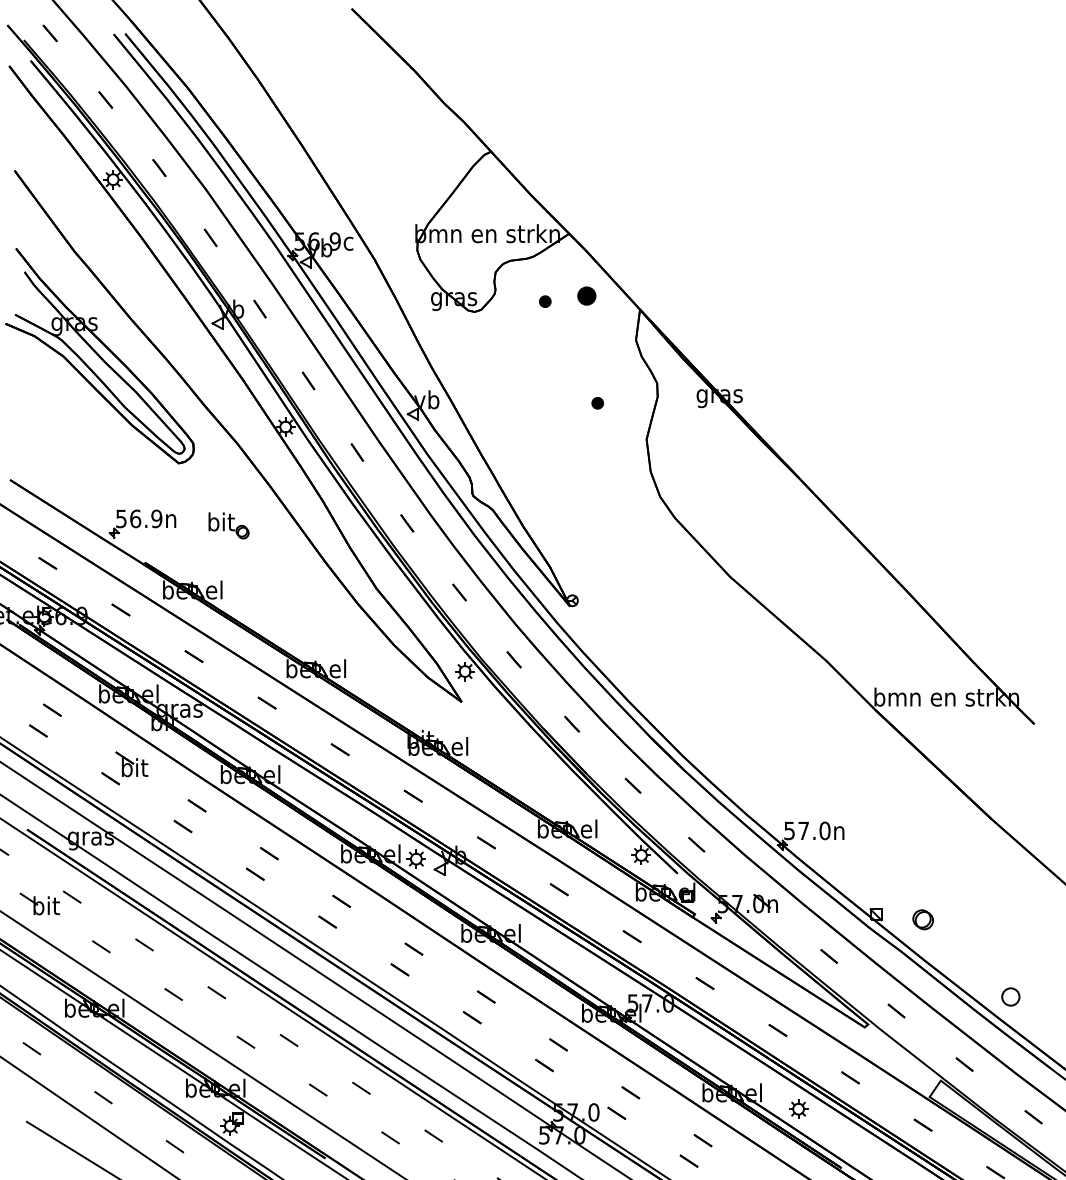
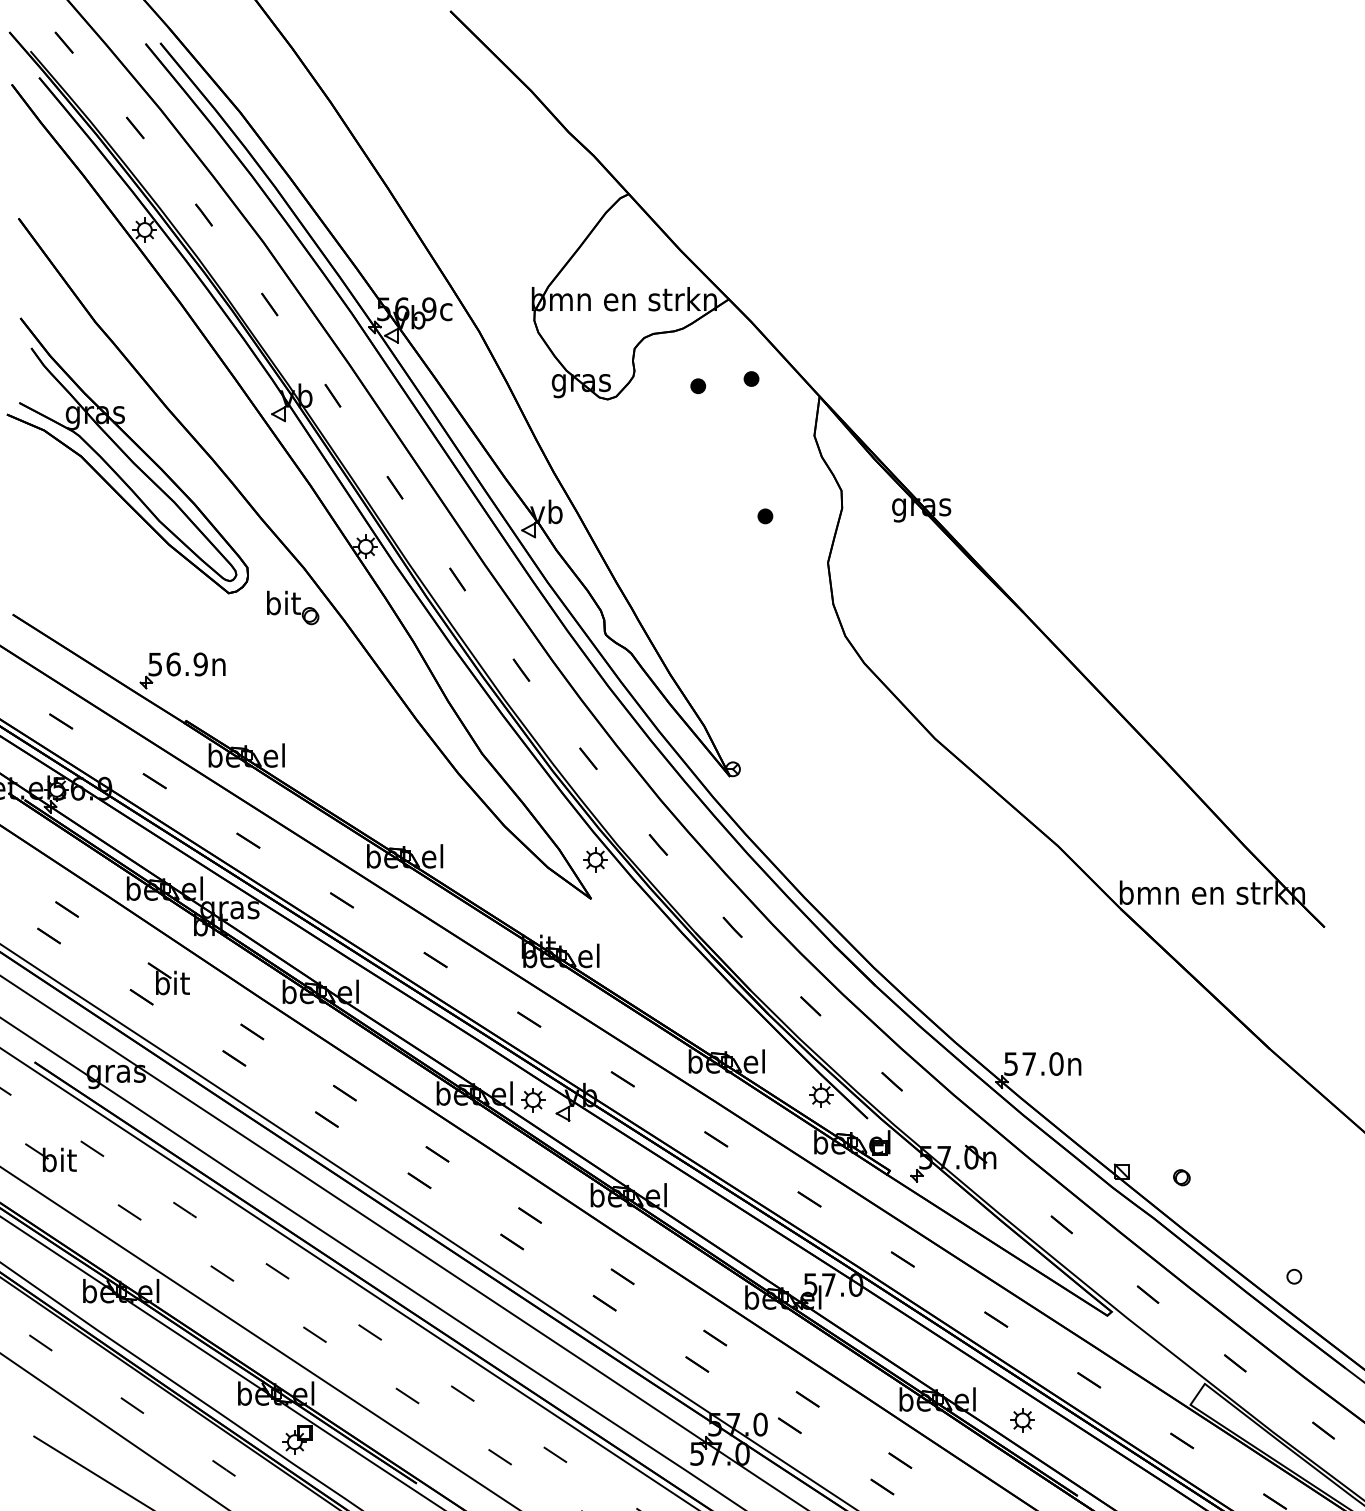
part: (586, 295) -> (751, 378), size x0.62
part: (228, 525) -> (292, 607), moved
part: (922, 919) -> (1181, 1177), size x0.62
part: (1010, 996) -> (1294, 1276), size x0.62

